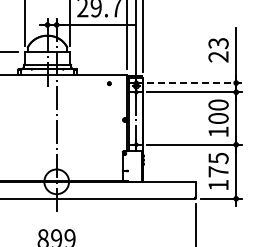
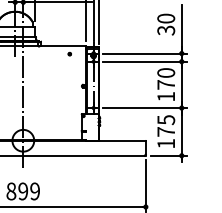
text: (218, 50) -> (166, 24), 23 -> 30
line: (194, 83) -> (144, 53), dashed -> solid
text: (218, 118) -> (166, 84), 100 -> 170

